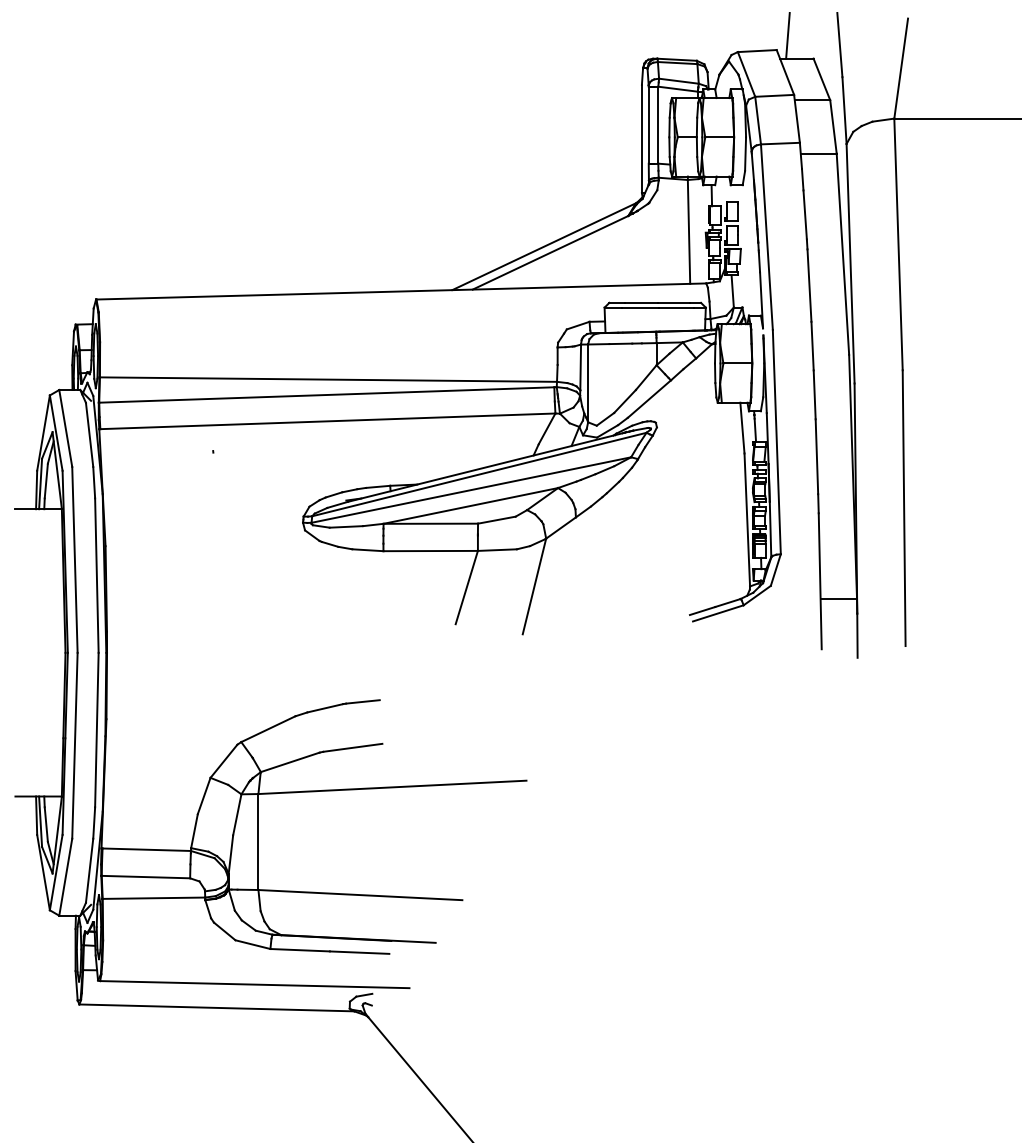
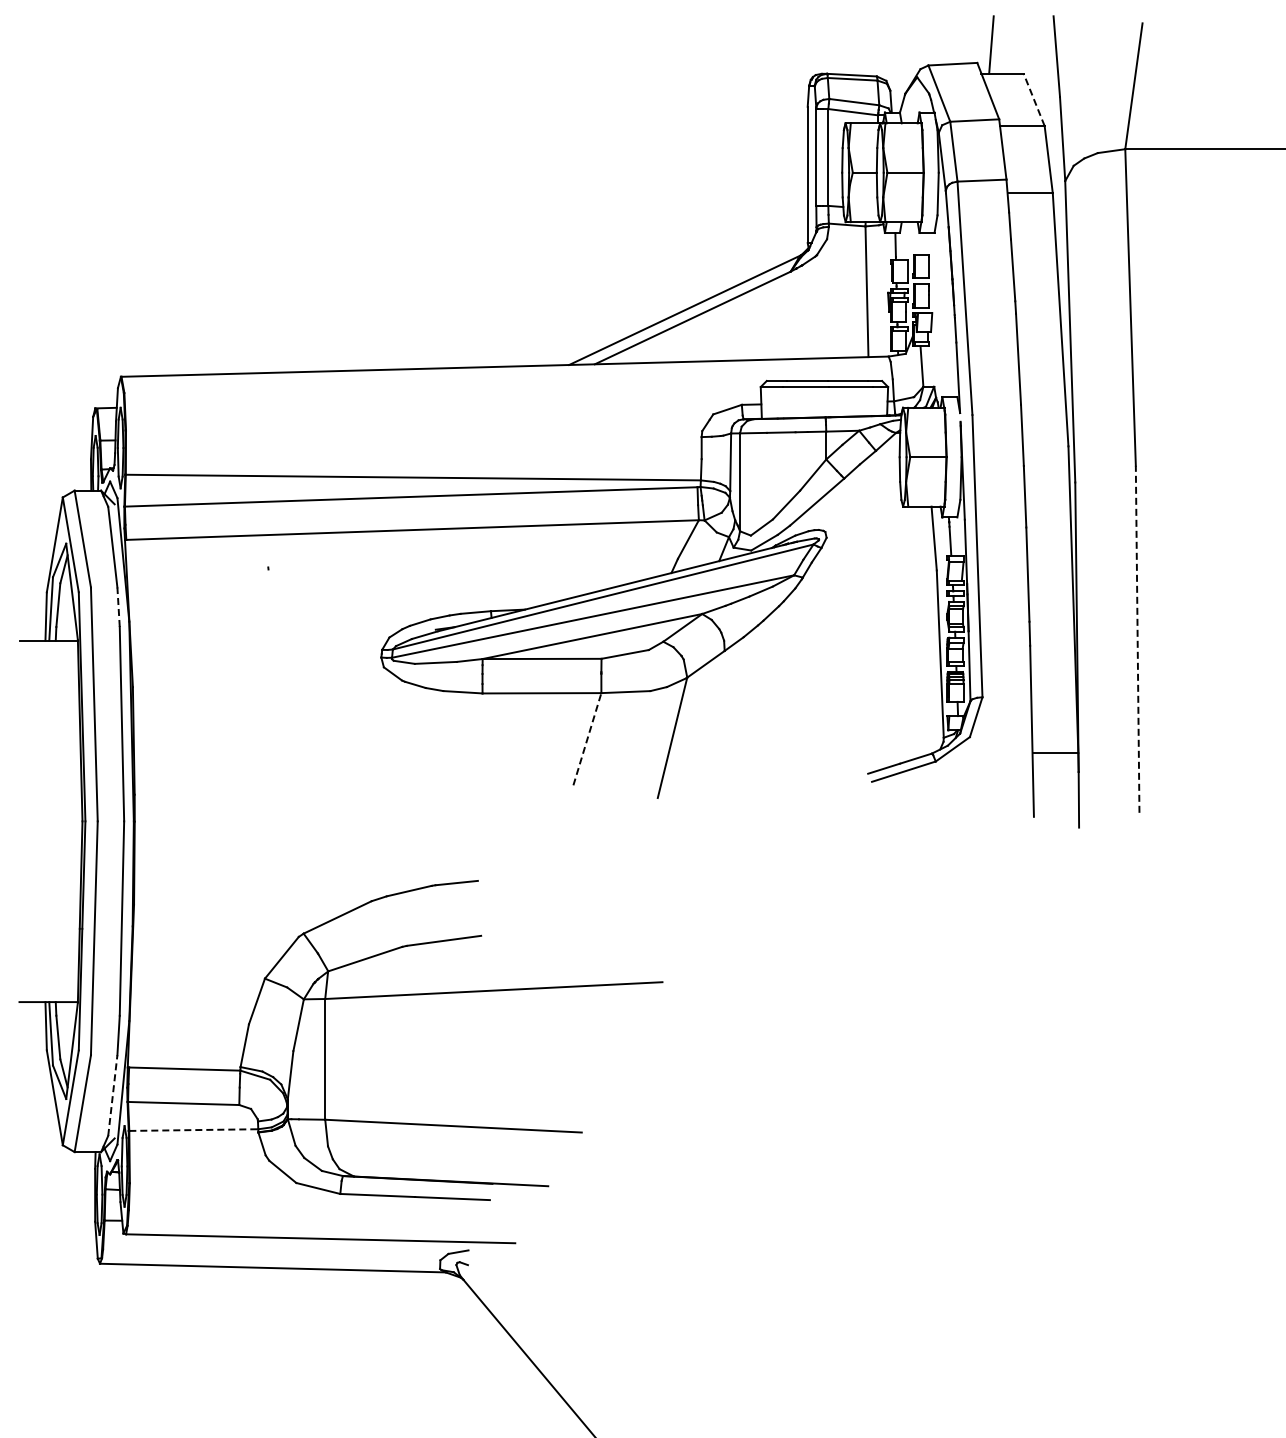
line: (821, 79) -> (1033, 99), solid -> dashed
line: (94, 482) -> (118, 607), solid -> dashed
line: (904, 508) -> (1137, 639), solid -> dashed
line: (466, 586) -> (587, 738), solid -> dashed
line: (89, 870) -> (112, 1095), solid -> dashed
line: (154, 898) -> (194, 1130), solid -> dashed

